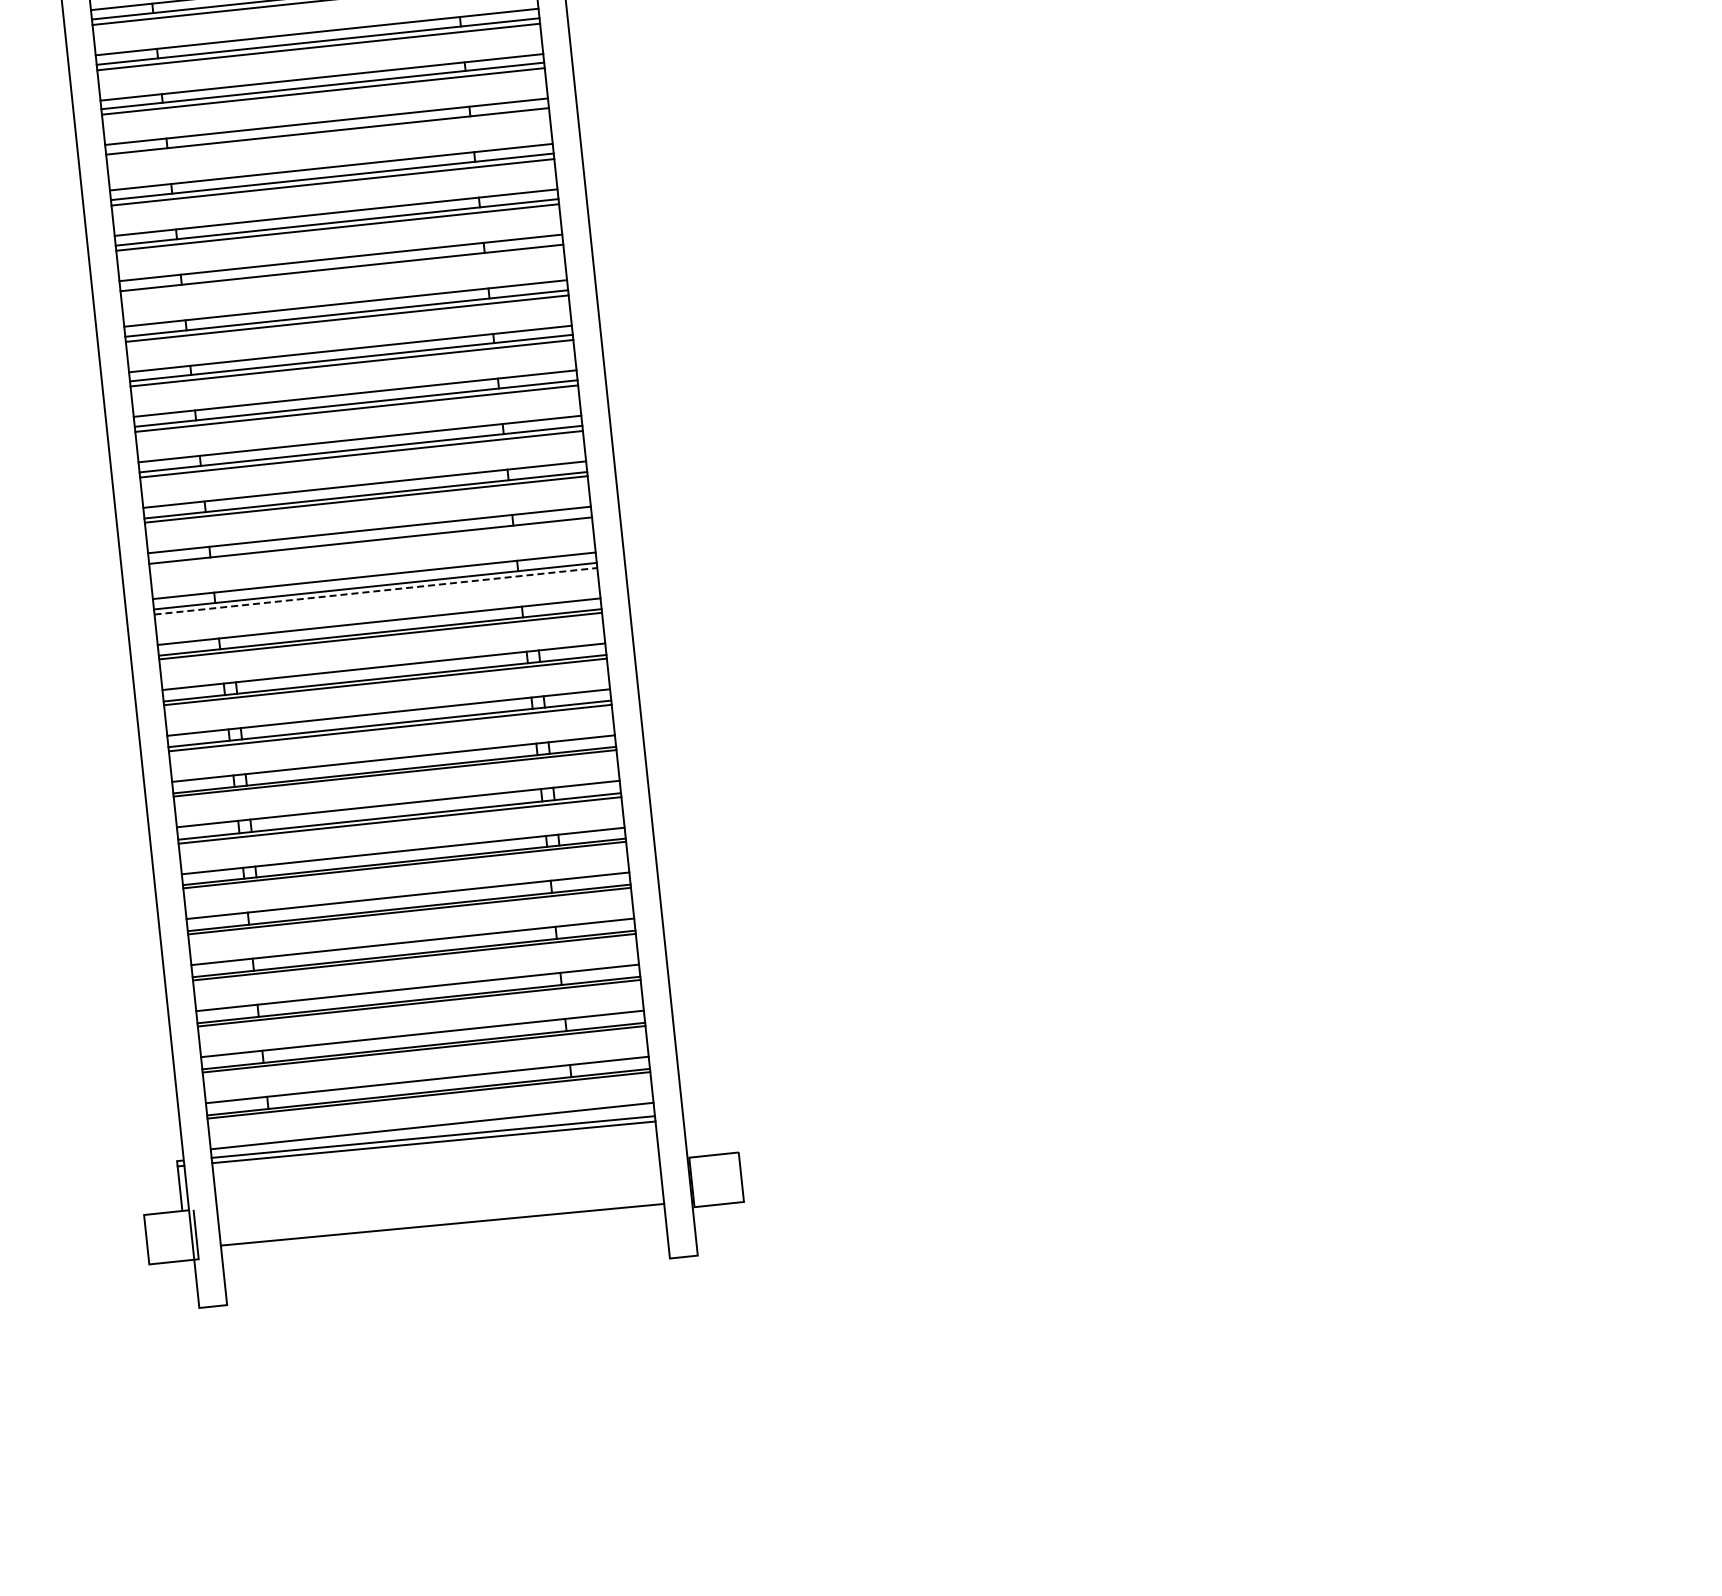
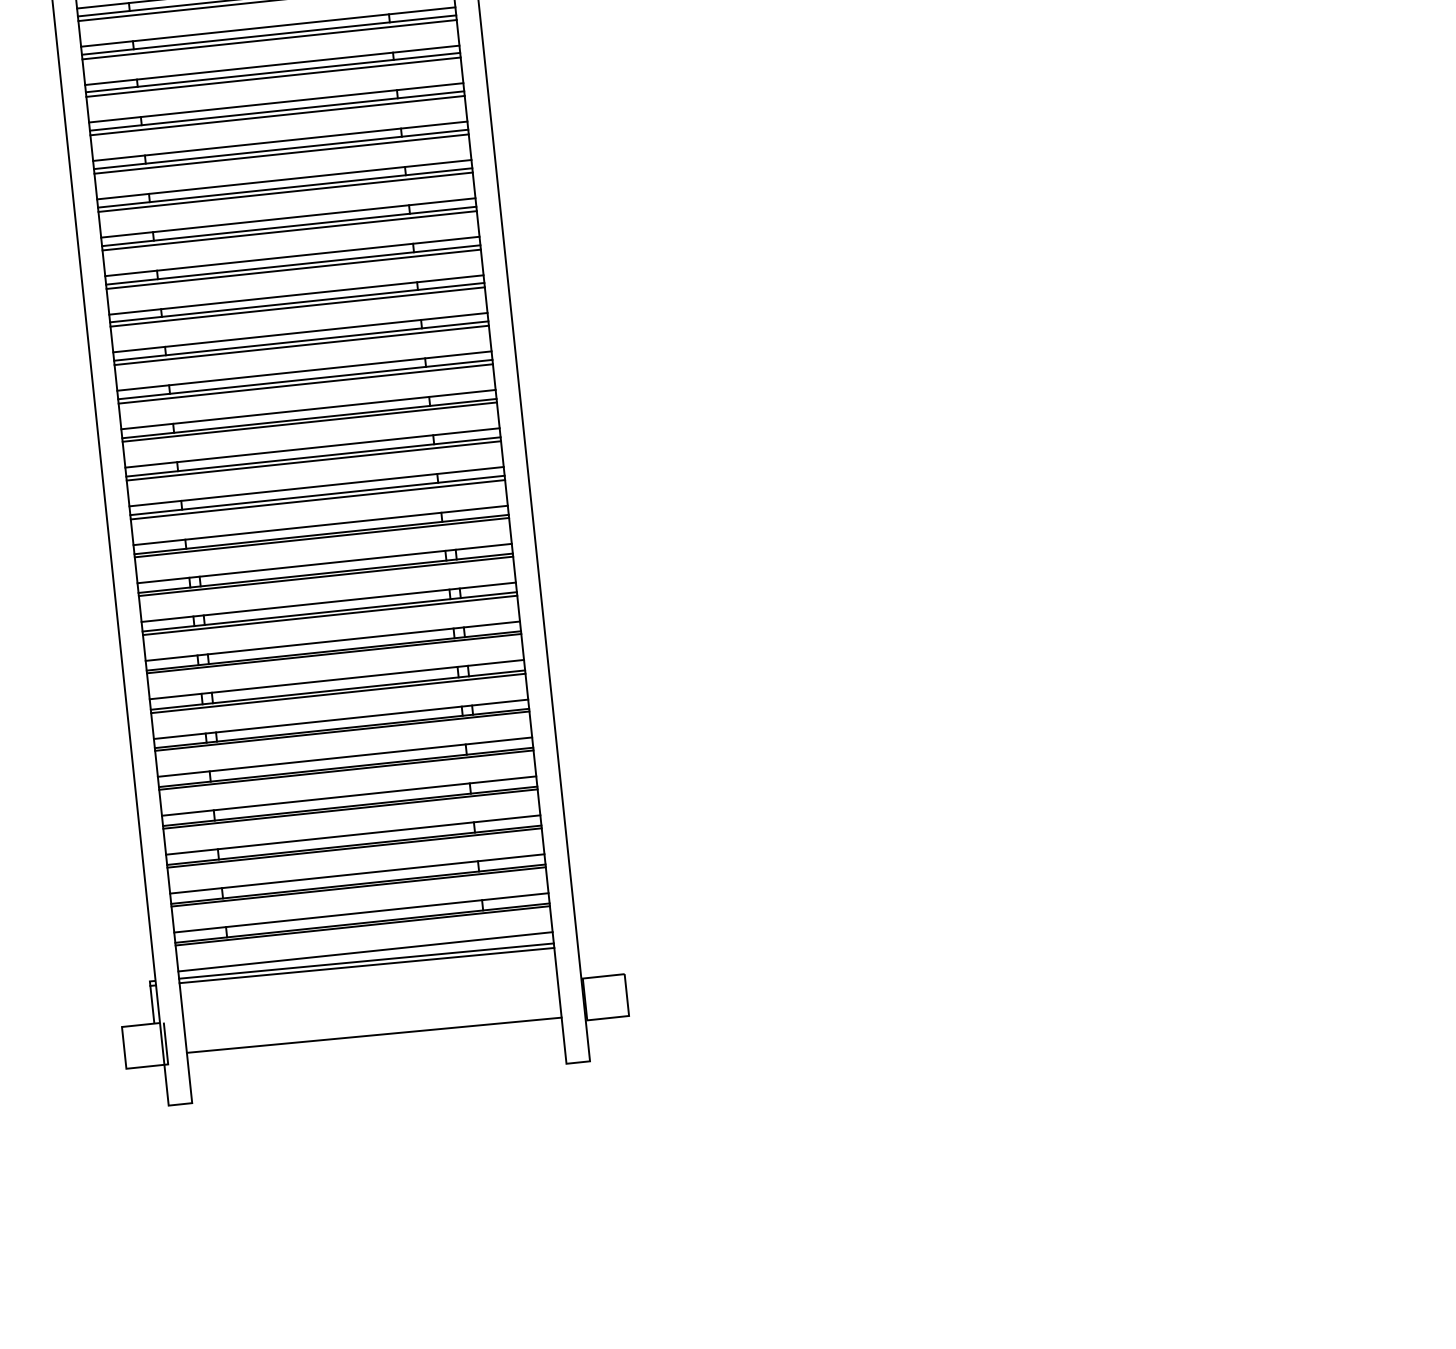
line: (327, 136) -> (277, 115), added
line: (342, 272) -> (289, 230), added
line: (370, 545) -> (313, 461), added
line: (375, 591) -> (317, 499), dashed -> solid

